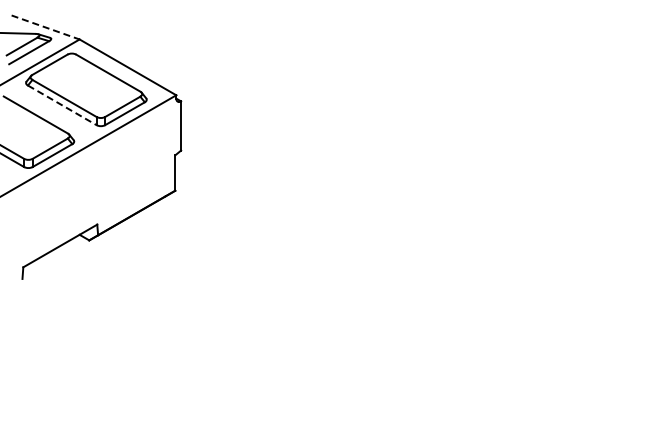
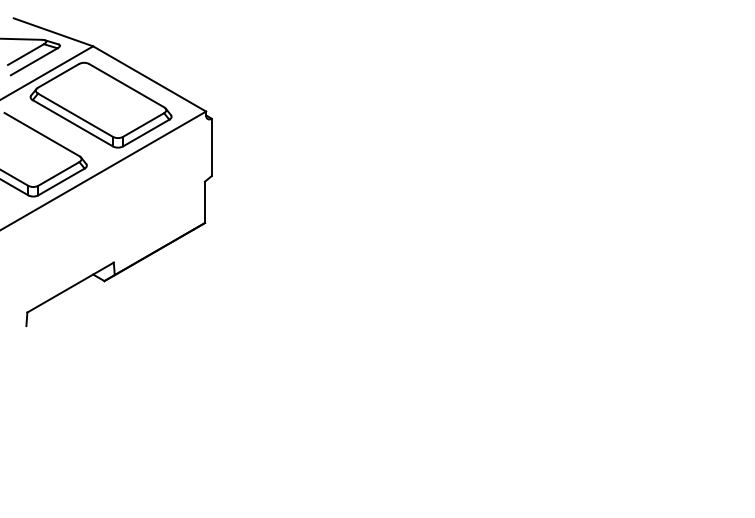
line: (46, 27) -> (54, 32), dashed -> solid
line: (62, 105) -> (73, 123), dashed -> solid

